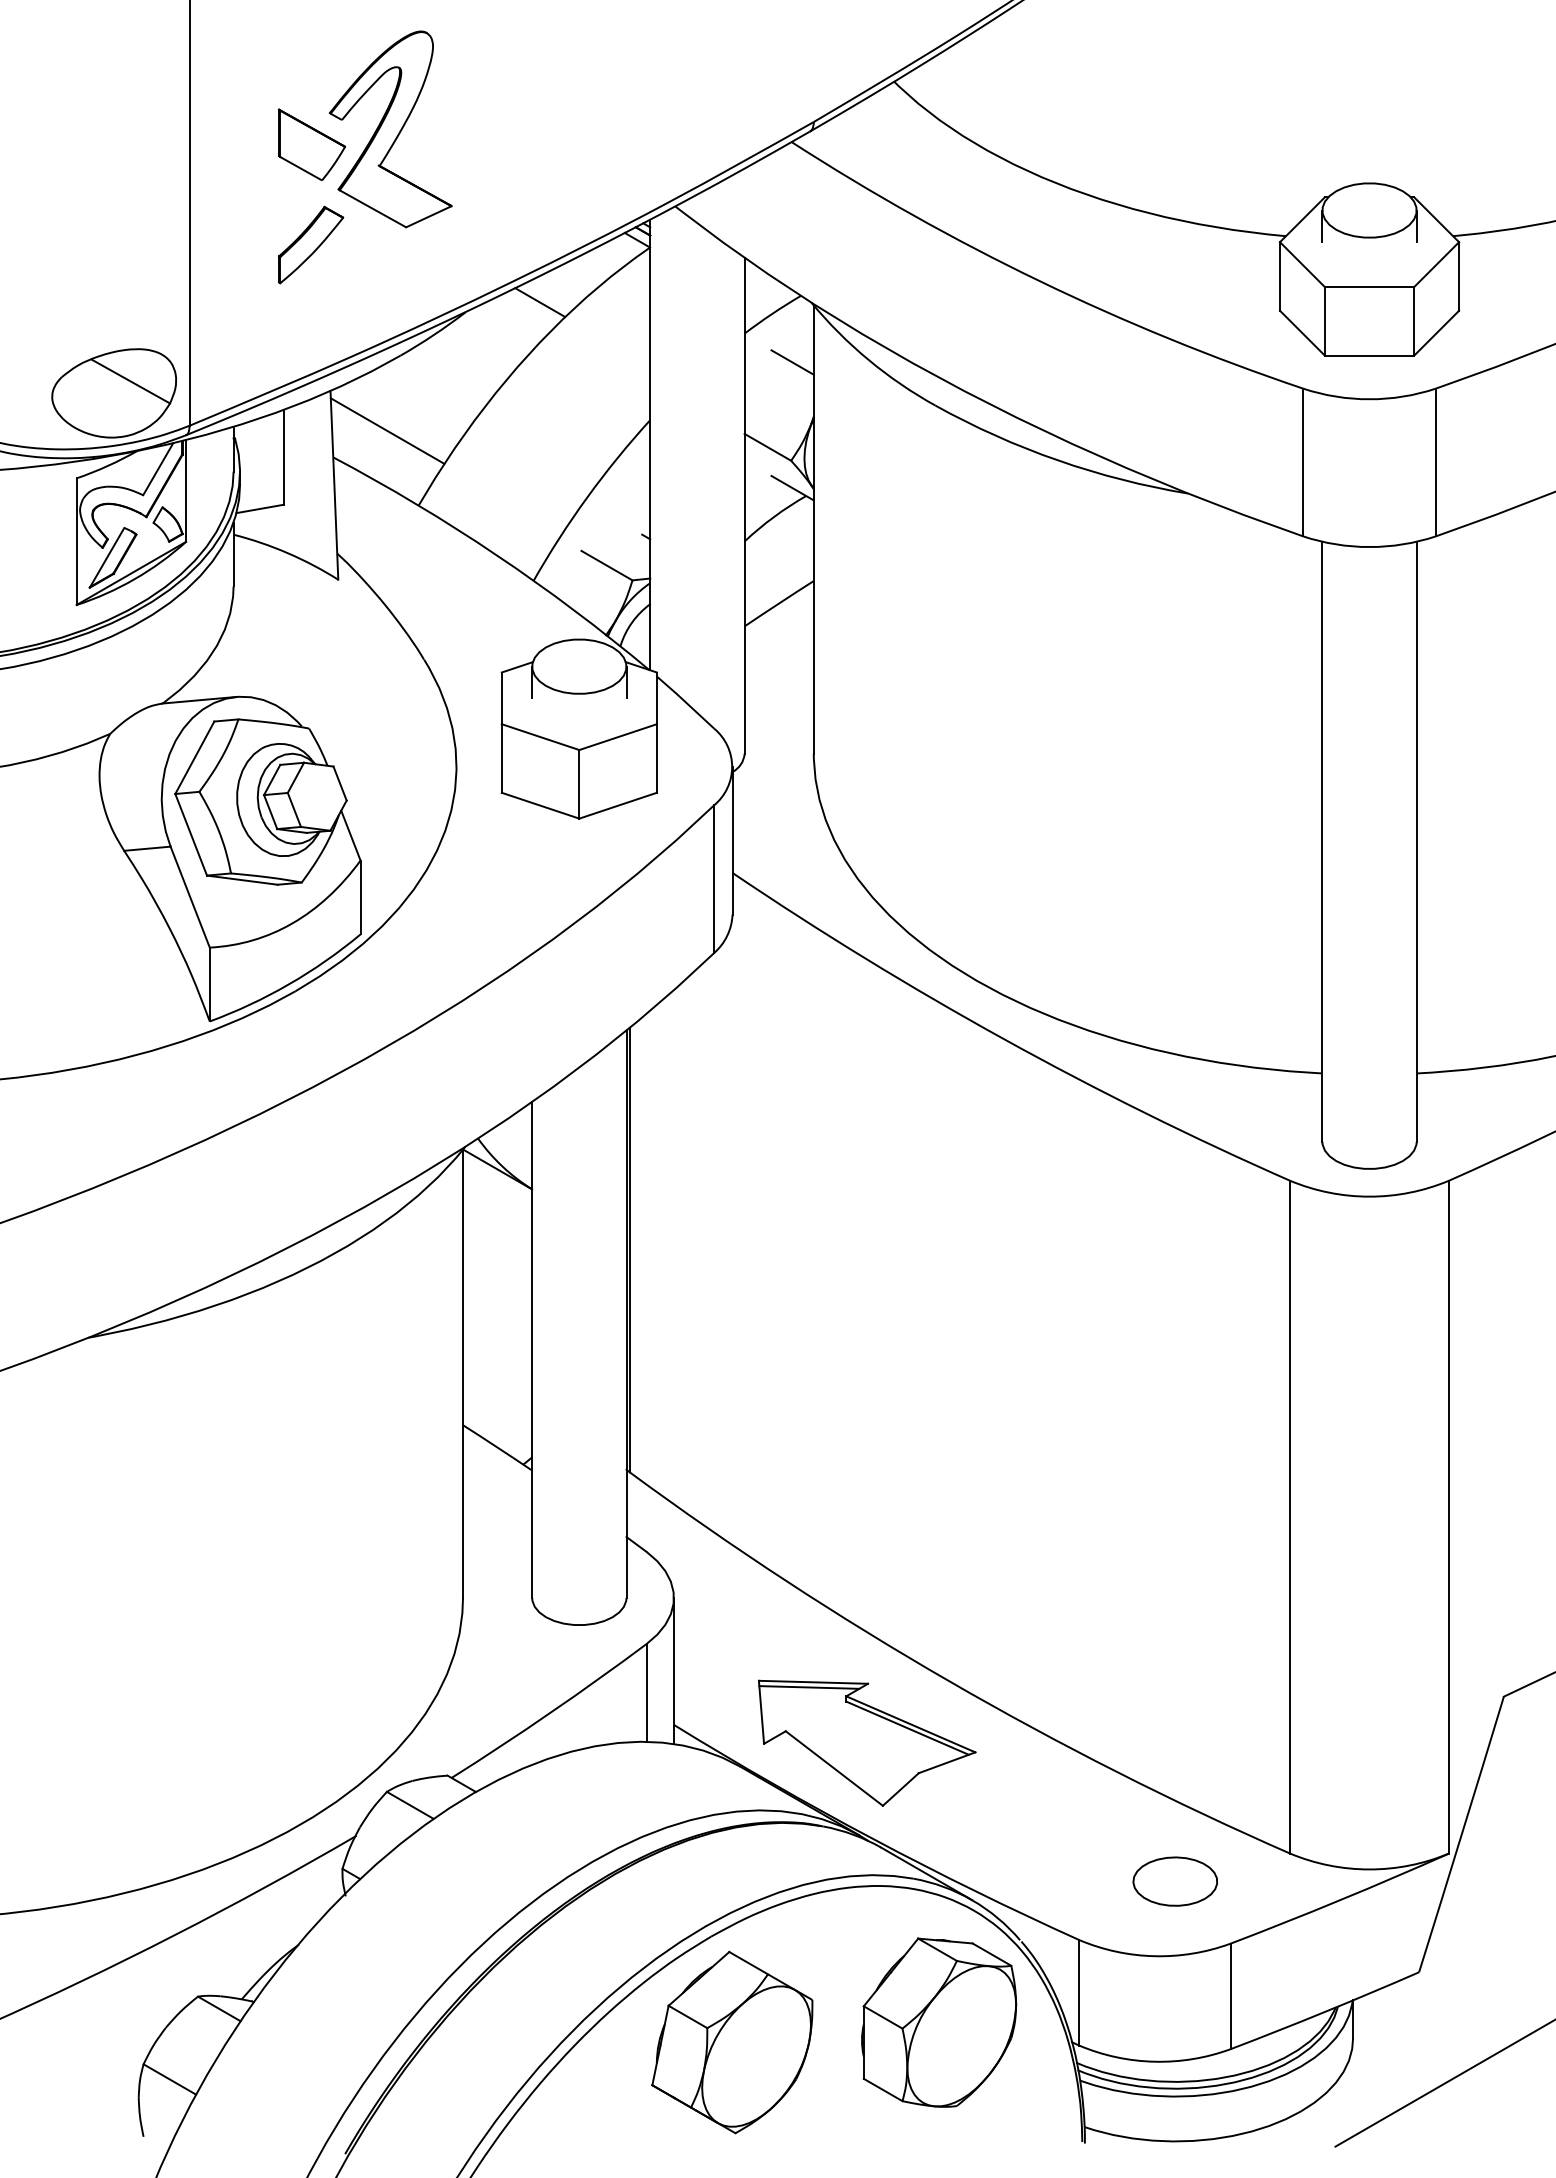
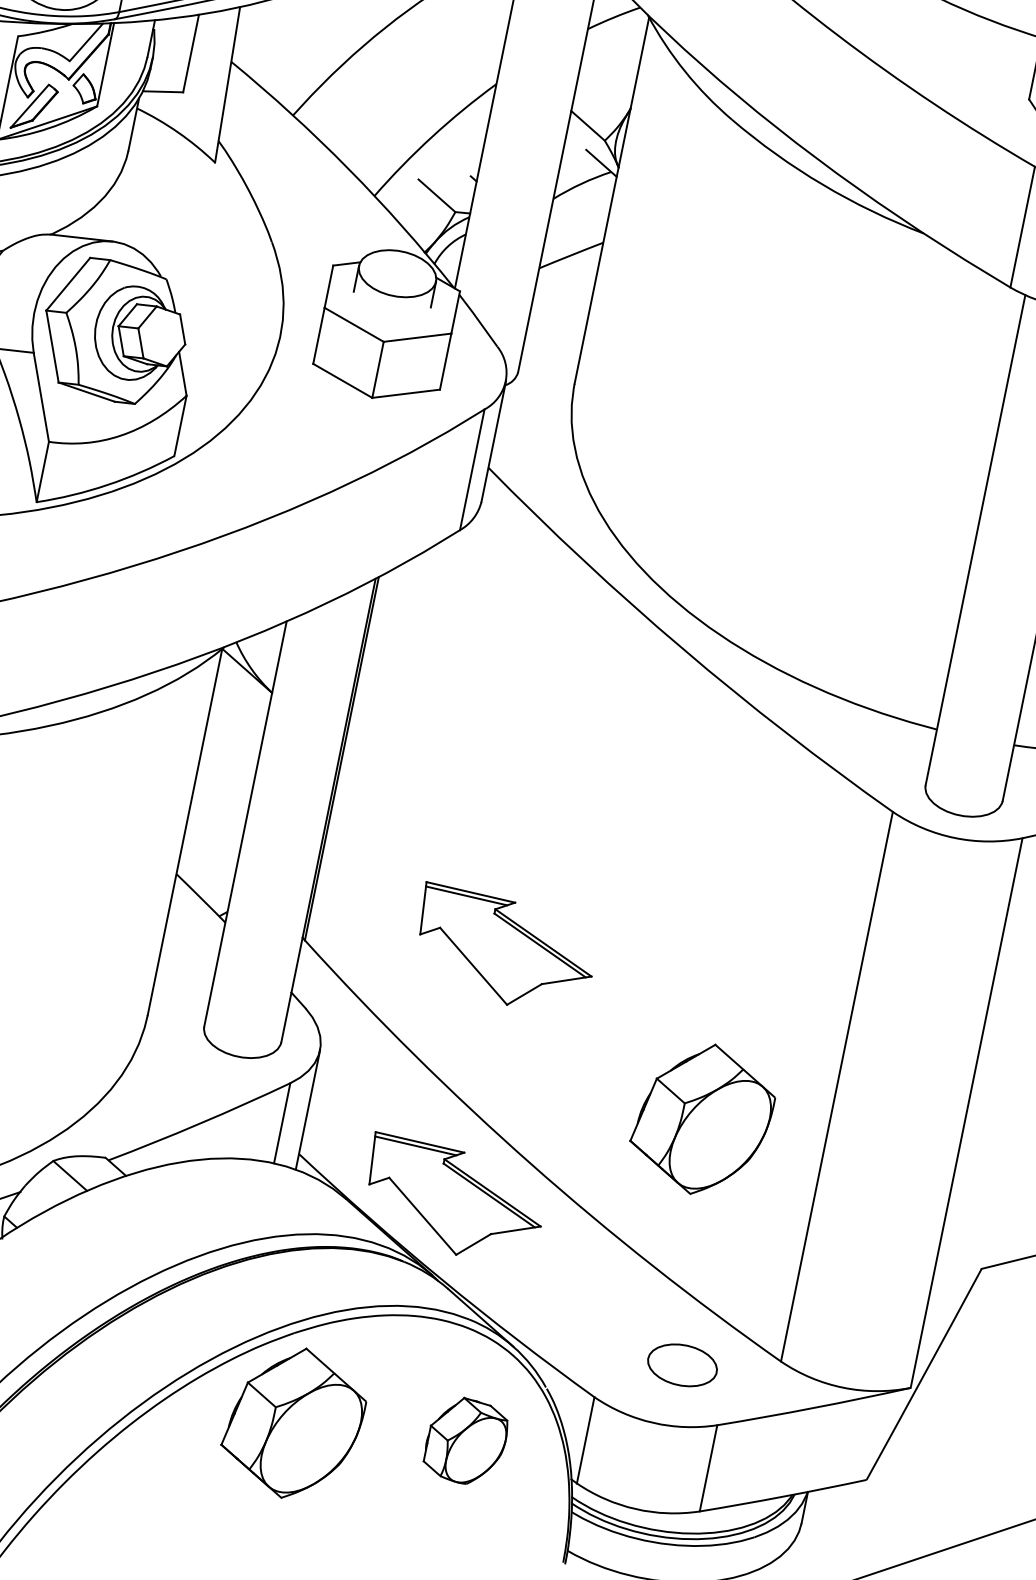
line: (792, 362) -> (622, 60), removed
line: (387, 430) -> (280, 48), removed
part: (867, 1436) -> (505, 950), added
part: (1140, 1587) -> (702, 1119), added
part: (939, 2022) -> (466, 1441), size x0.6

